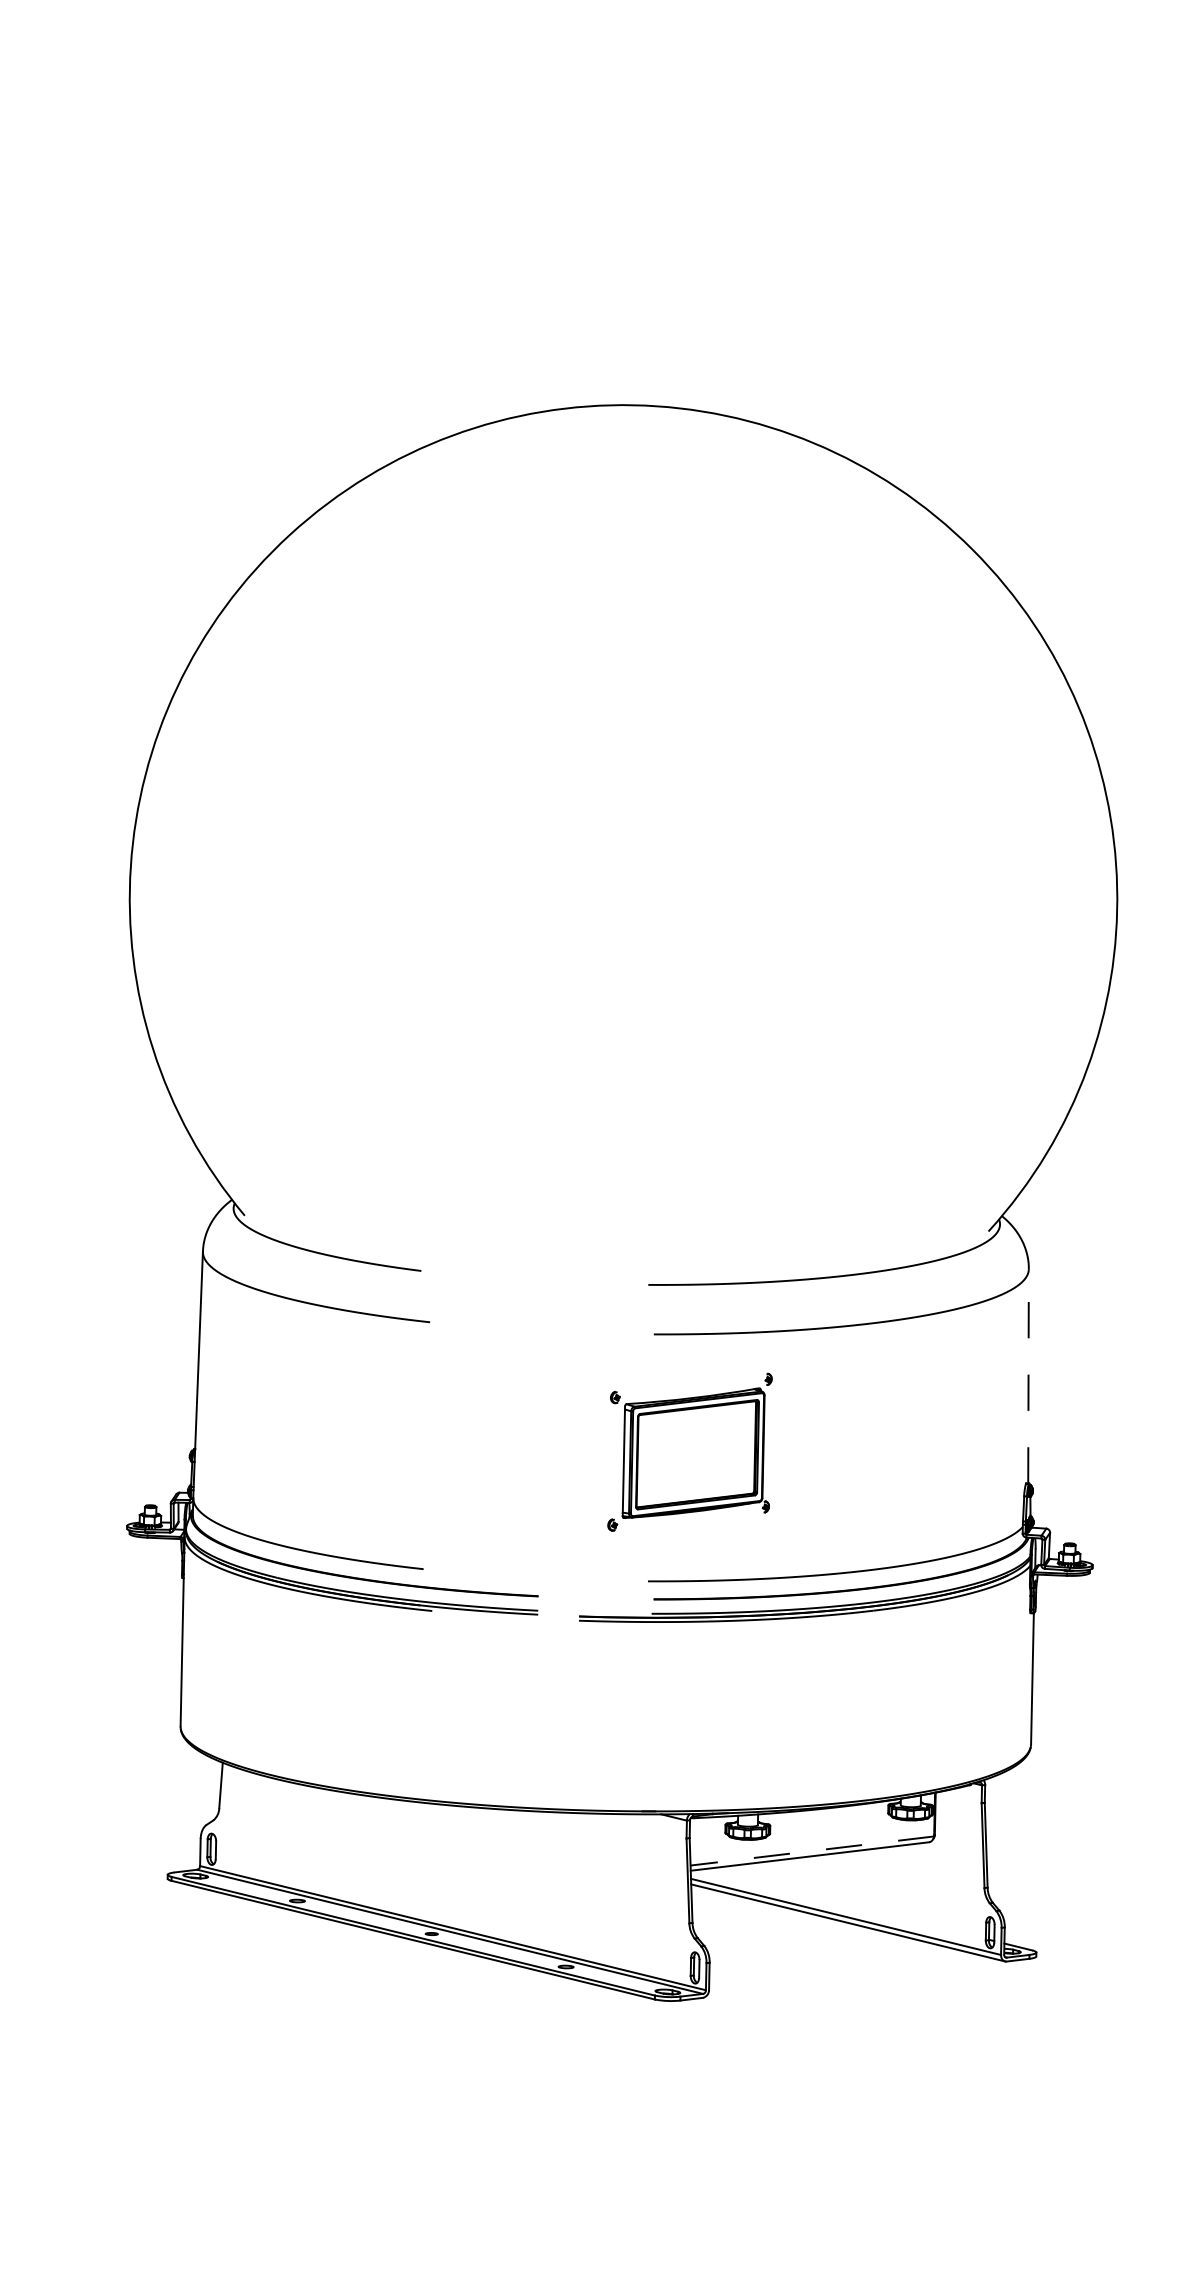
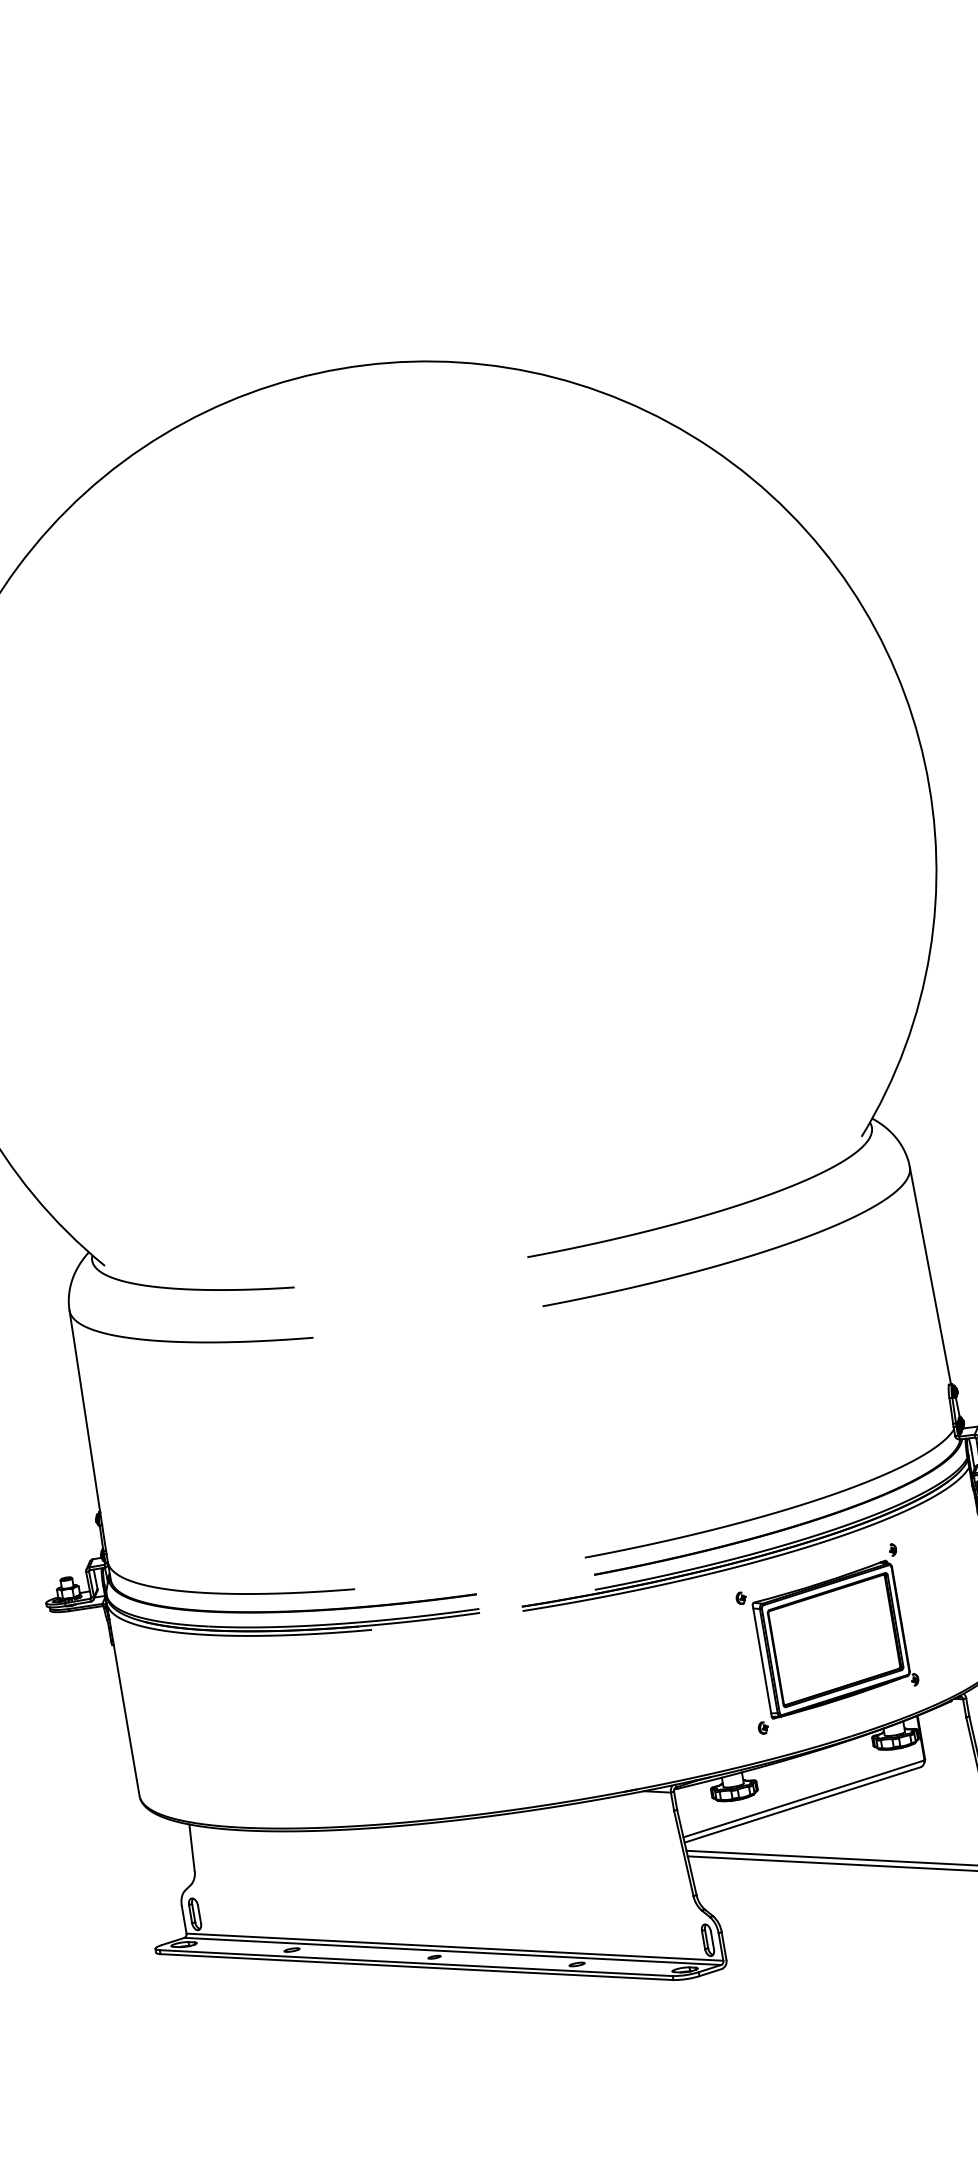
line: (1028, 1375) -> (930, 1274), dashed -> solid
part: (689, 1451) -> (826, 1638), moved
line: (812, 1851) -> (804, 1799), dashed -> solid

